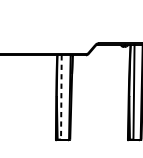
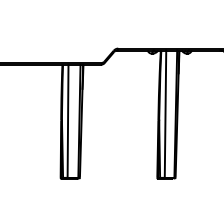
line: (61, 97) -> (68, 121), dashed -> solid

